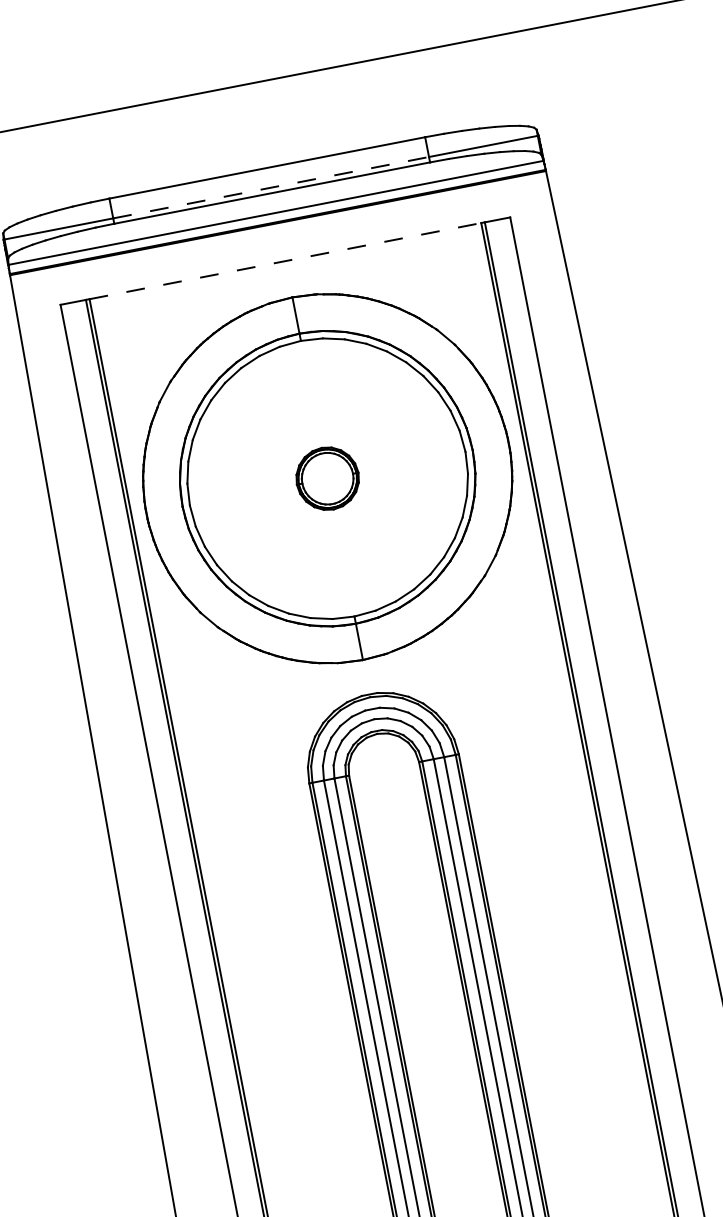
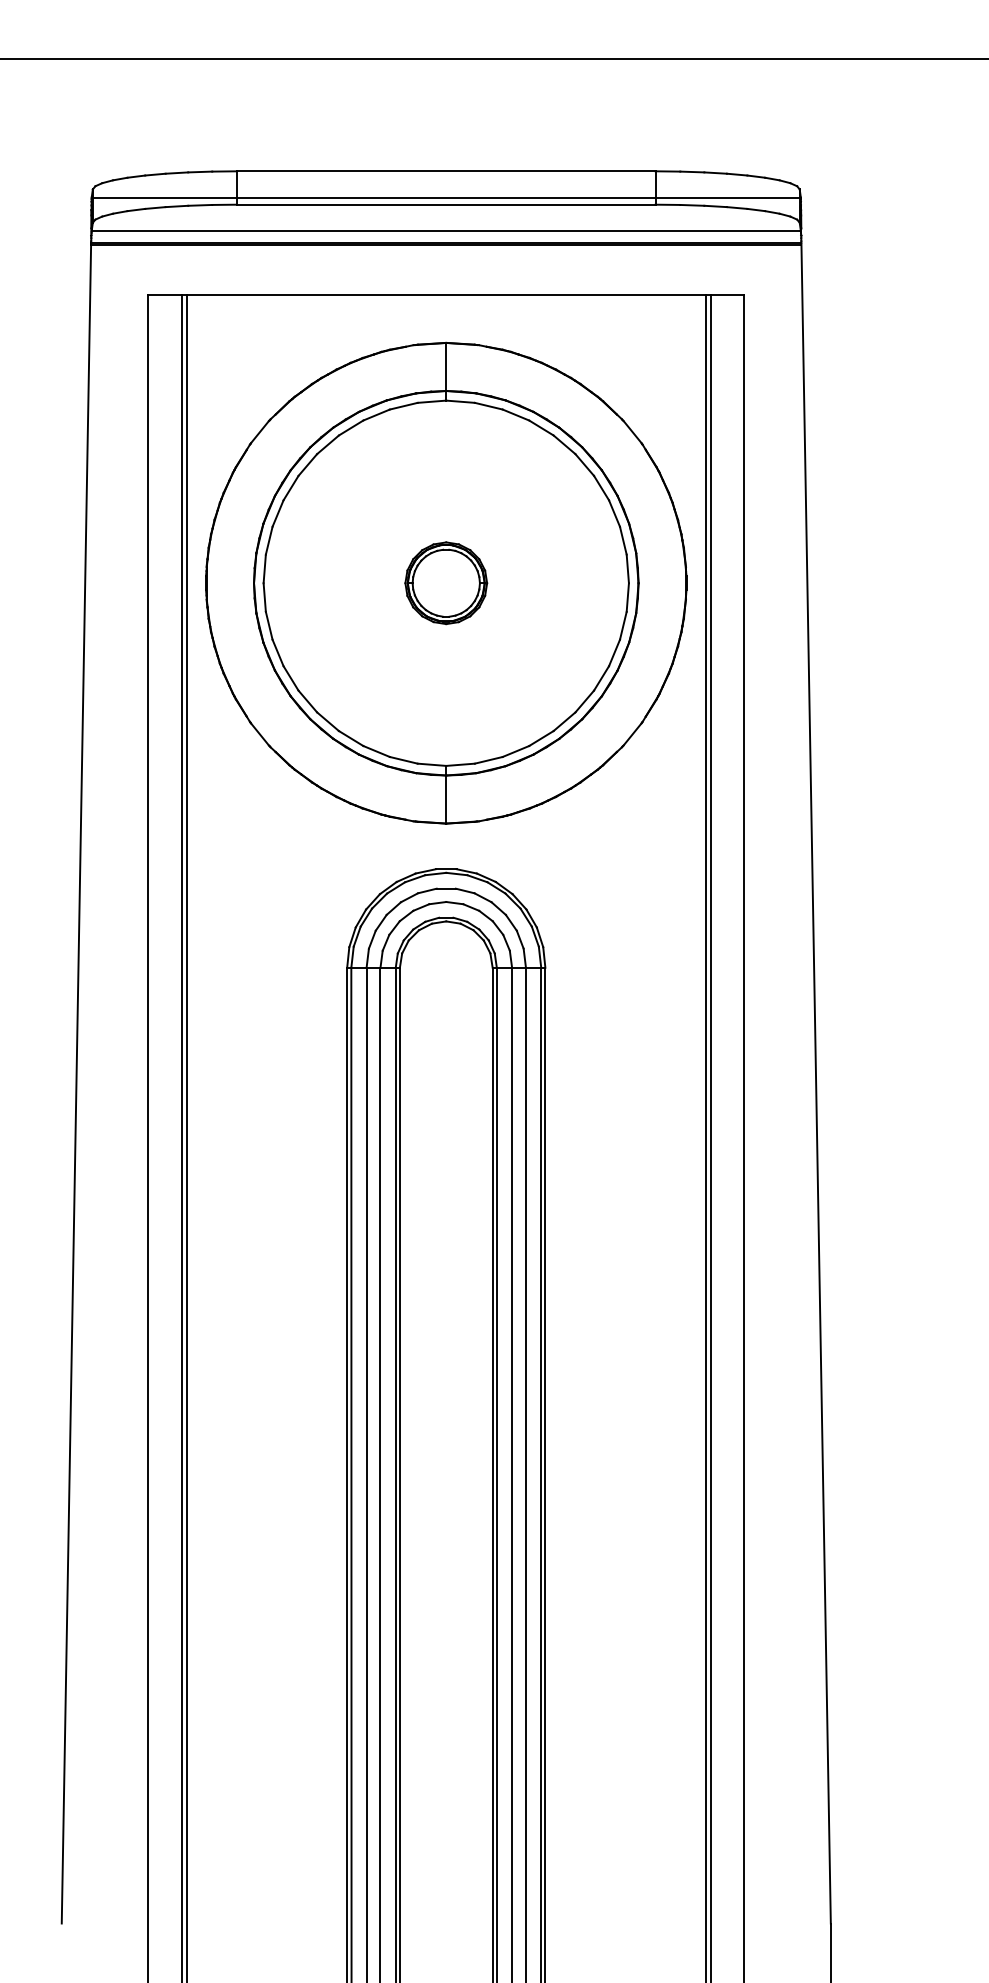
line: (271, 187) -> (446, 197), dashed -> solid
line: (285, 260) -> (446, 294), dashed -> solid

